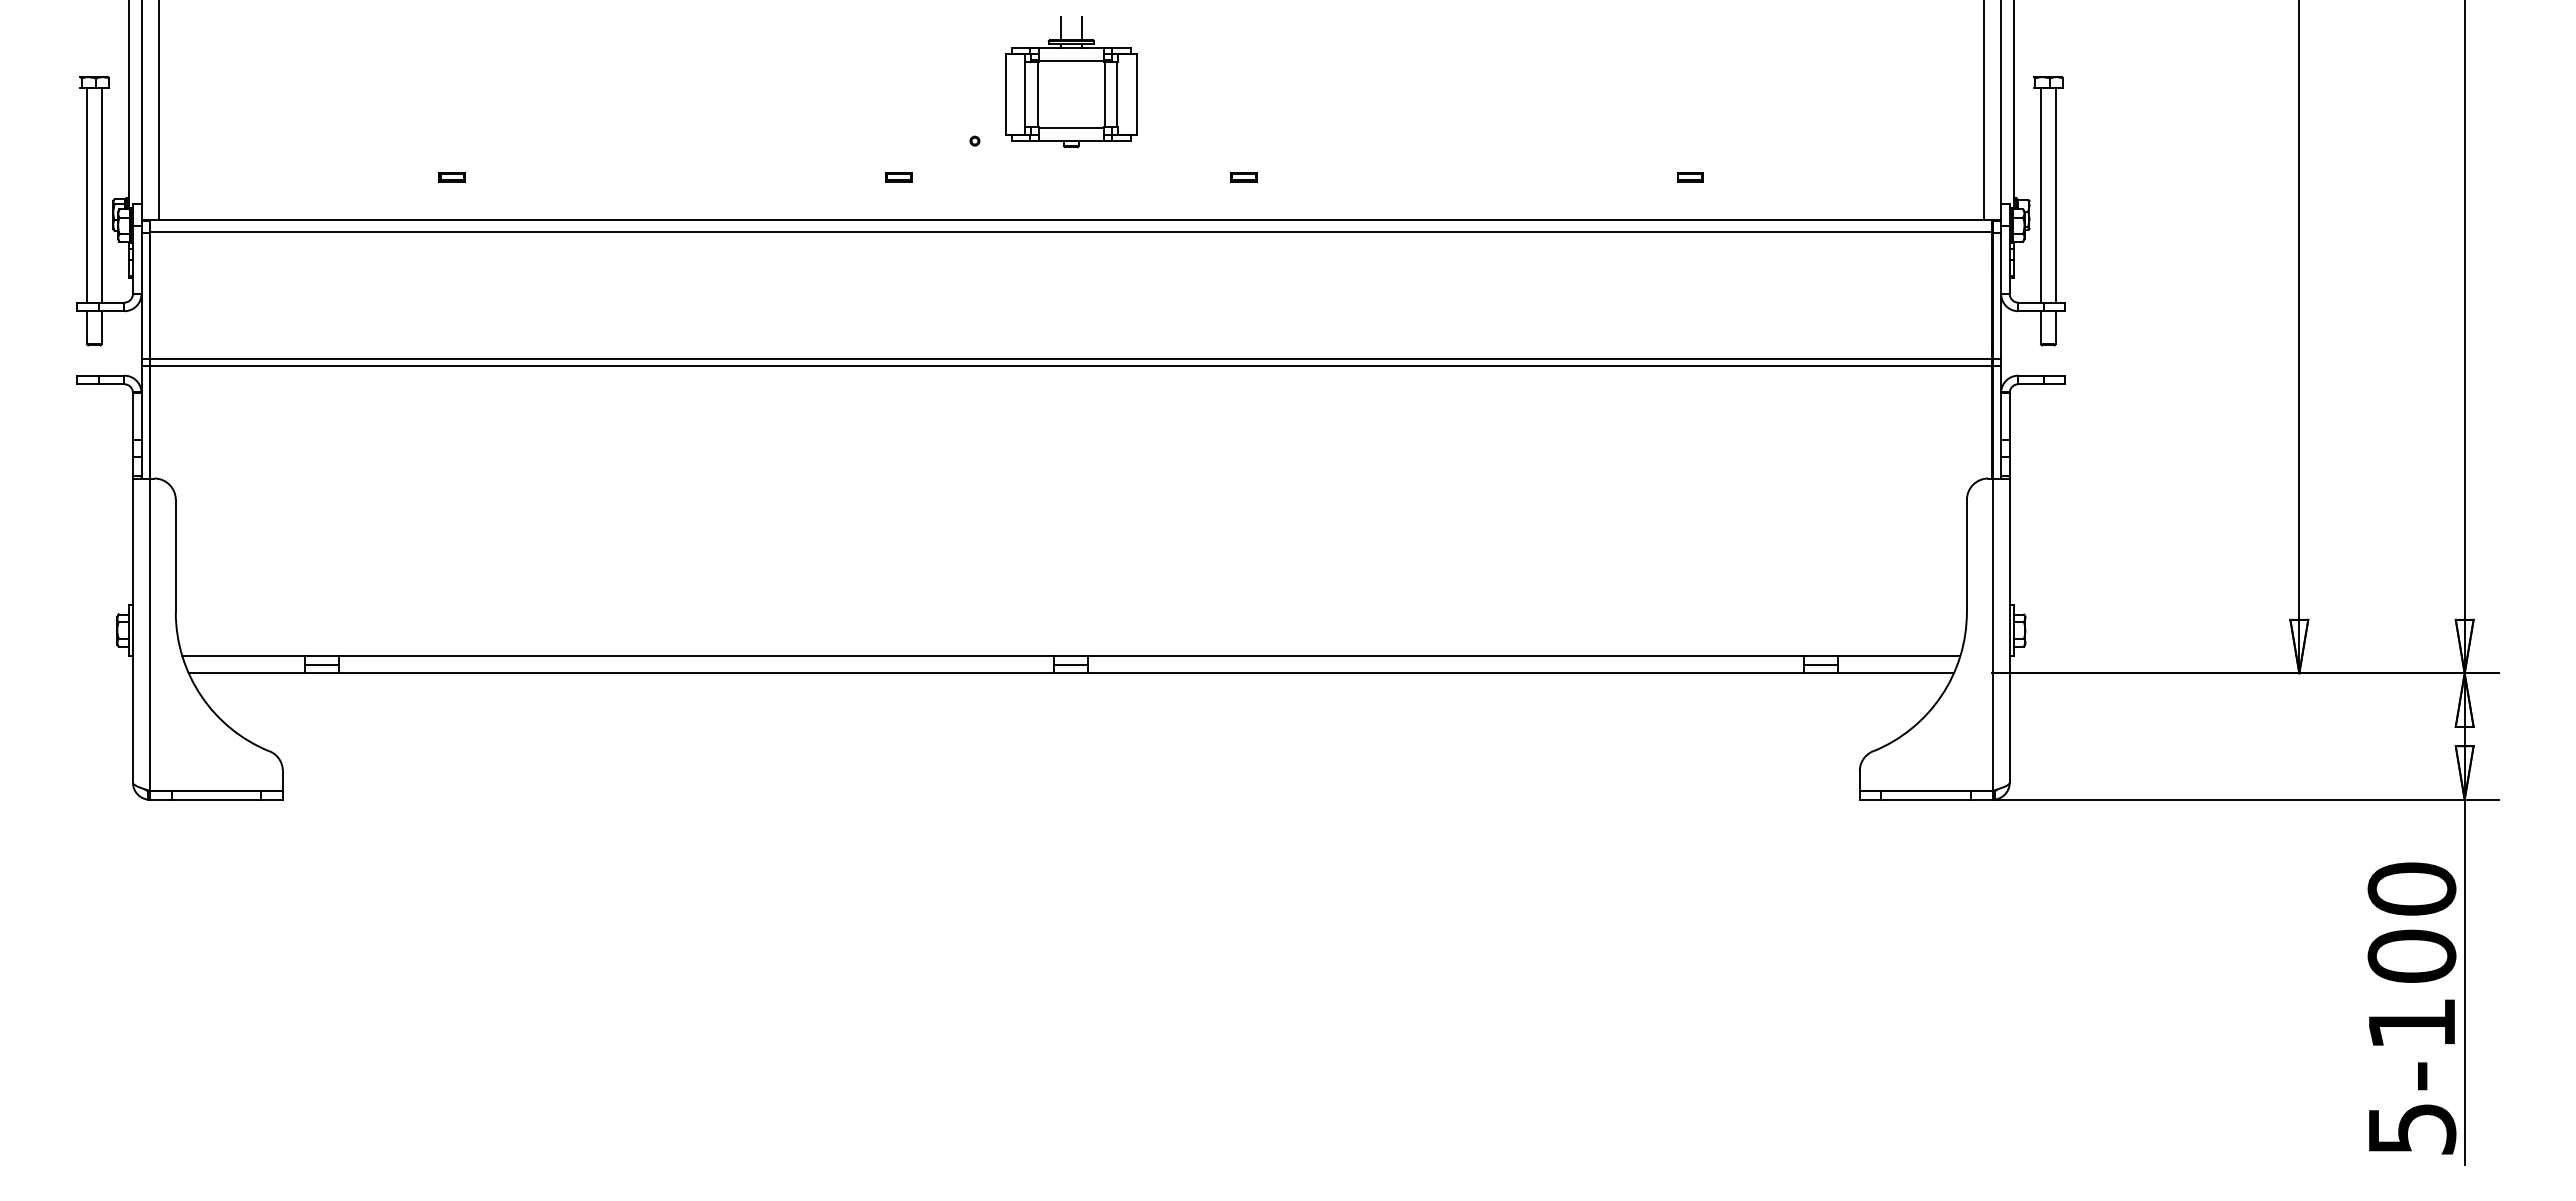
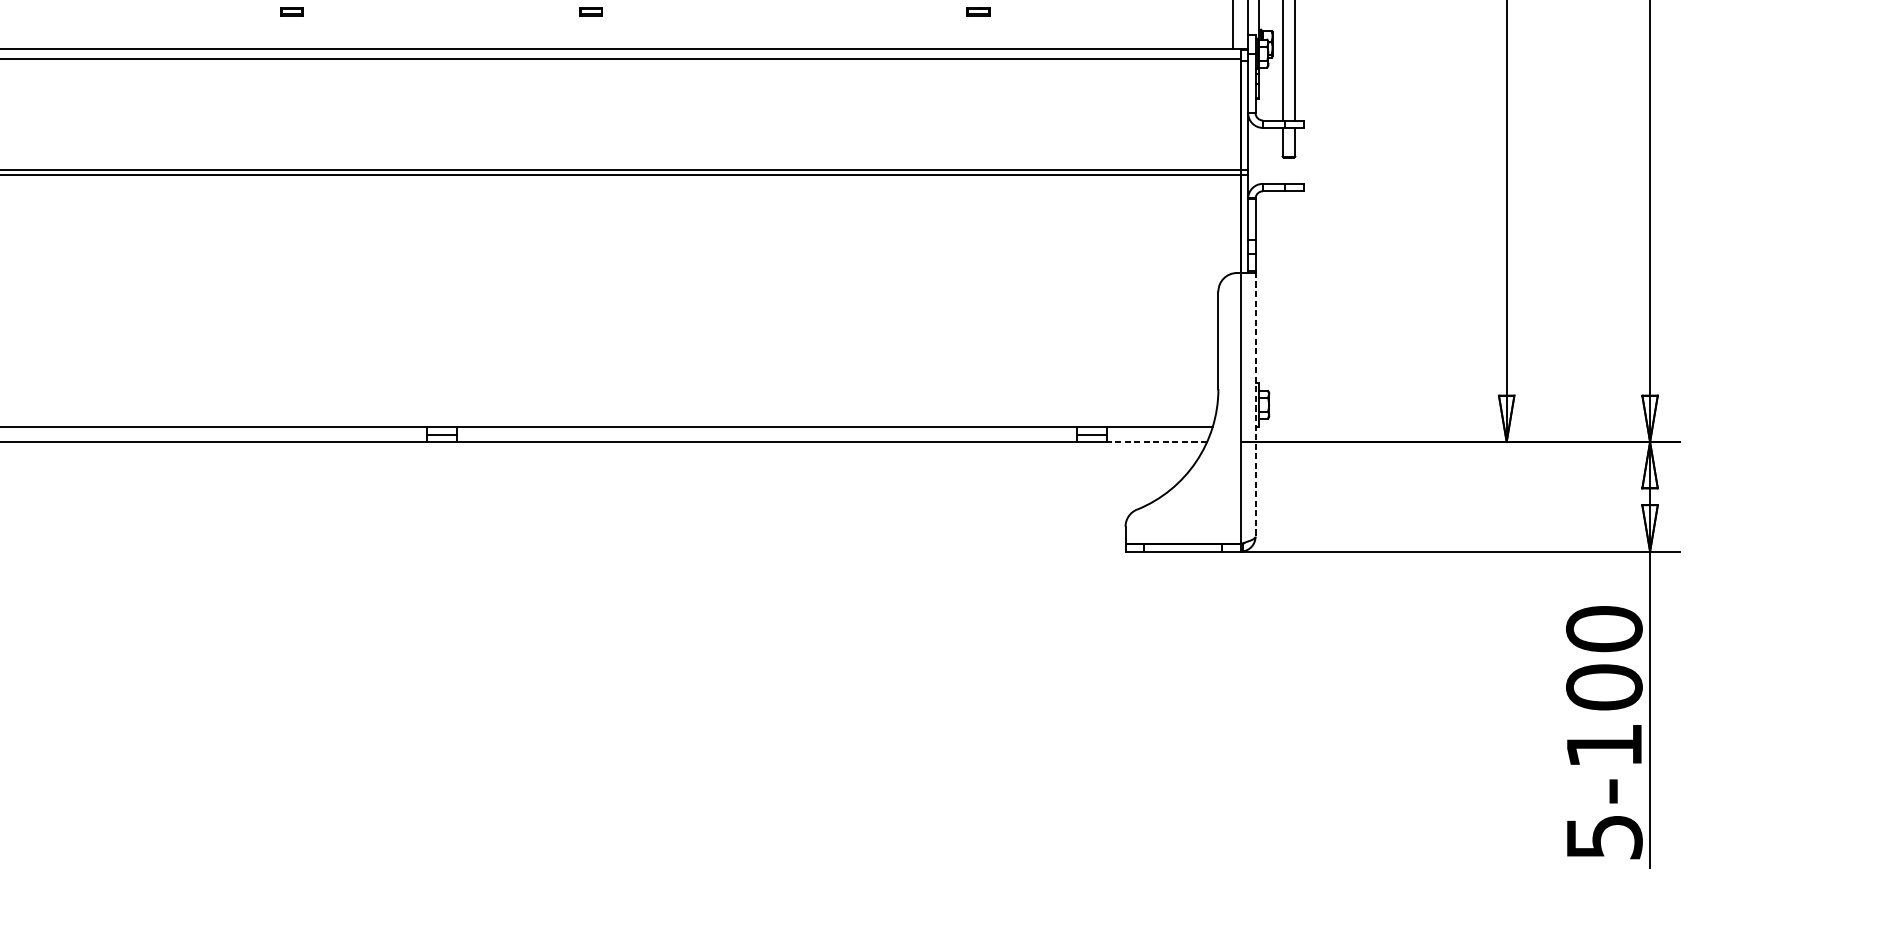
line: (2009, 629) -> (1255, 403), solid -> dashed
line: (1896, 673) -> (1157, 442), solid -> dashed

